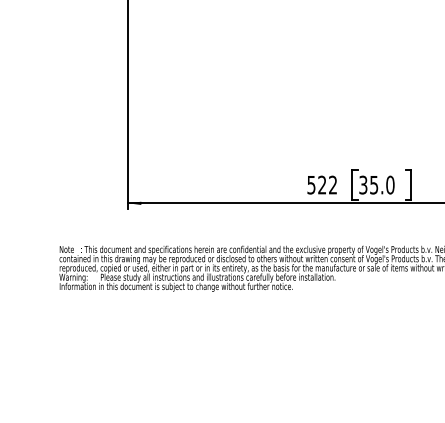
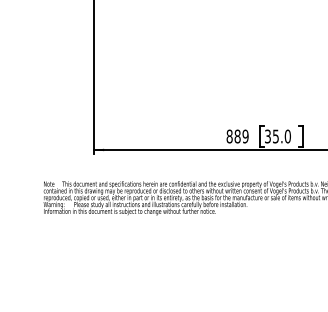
text: (322, 185) -> (237, 136), 522 -> 889

